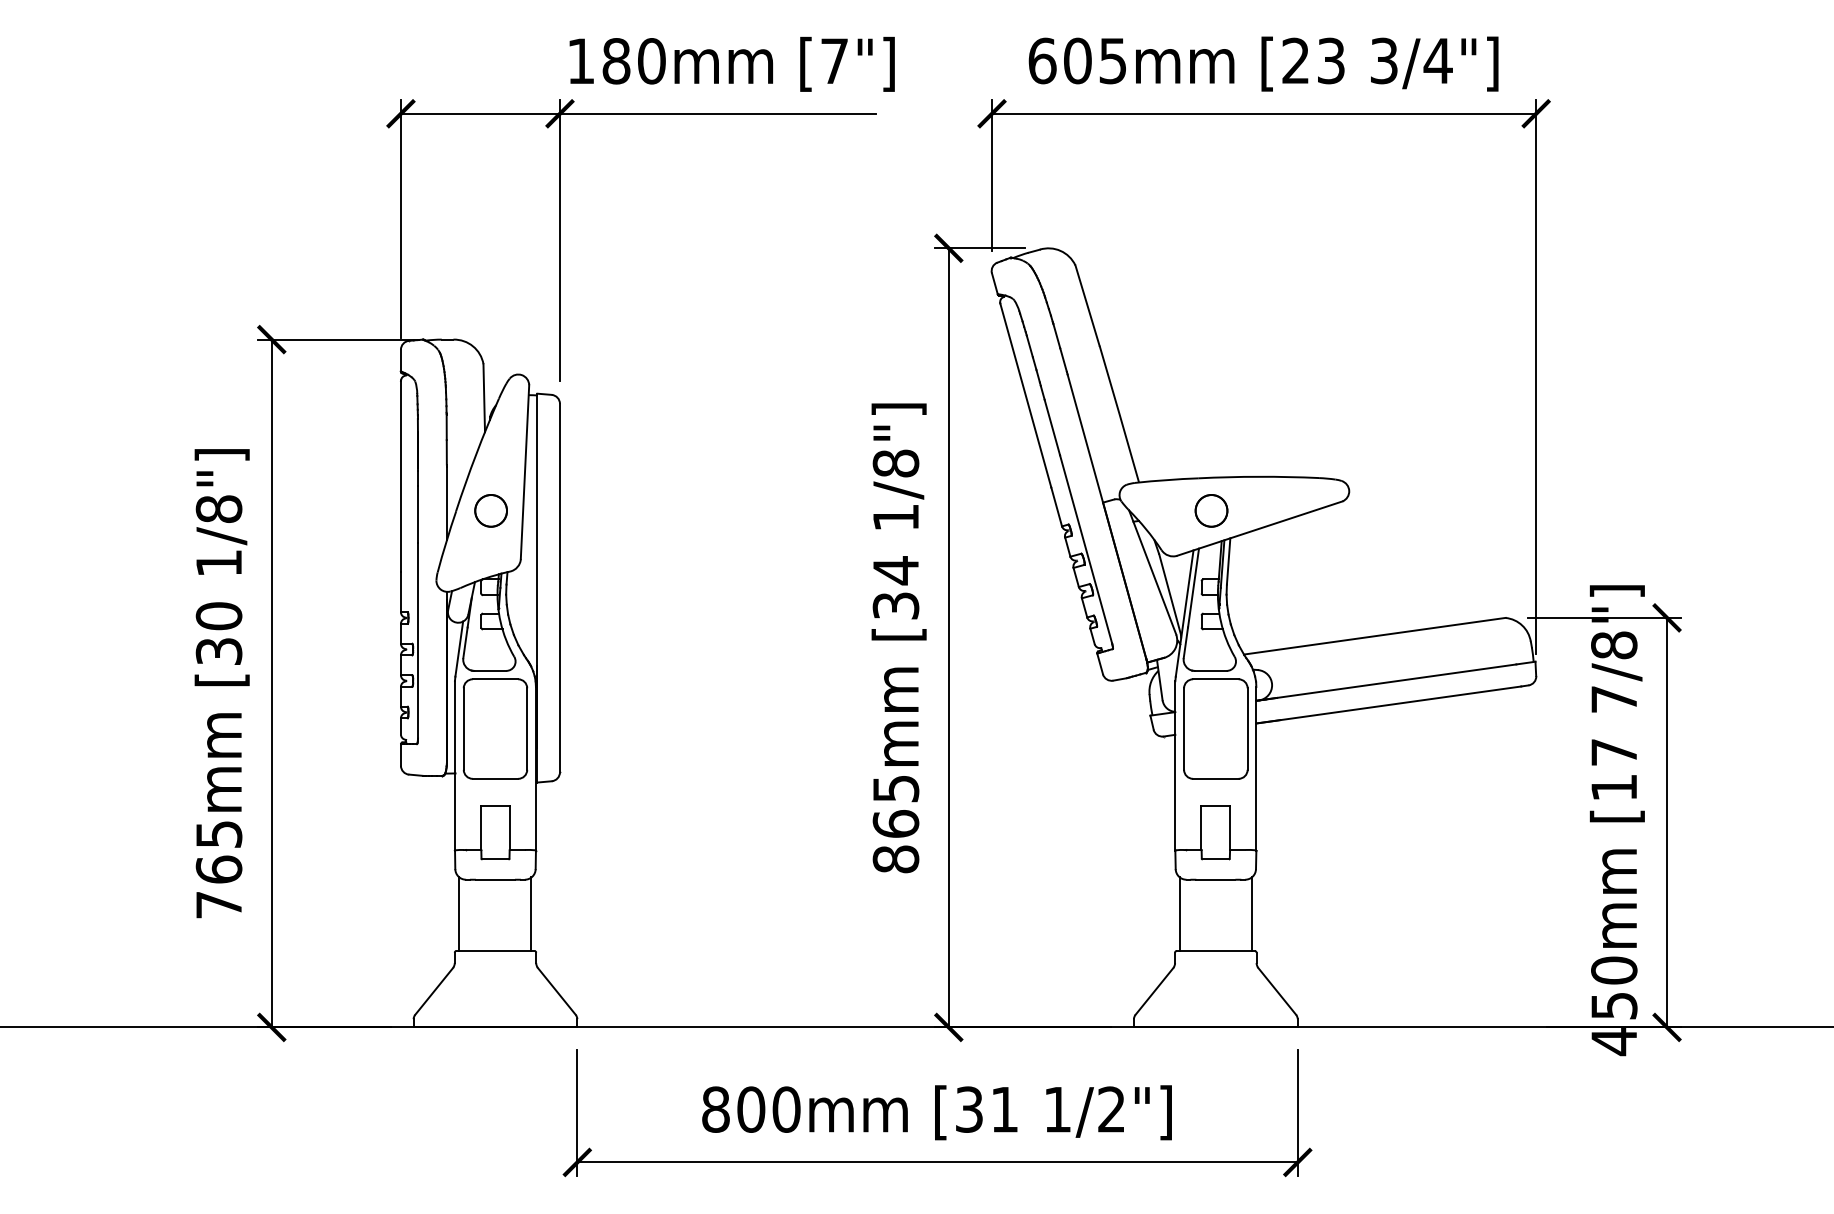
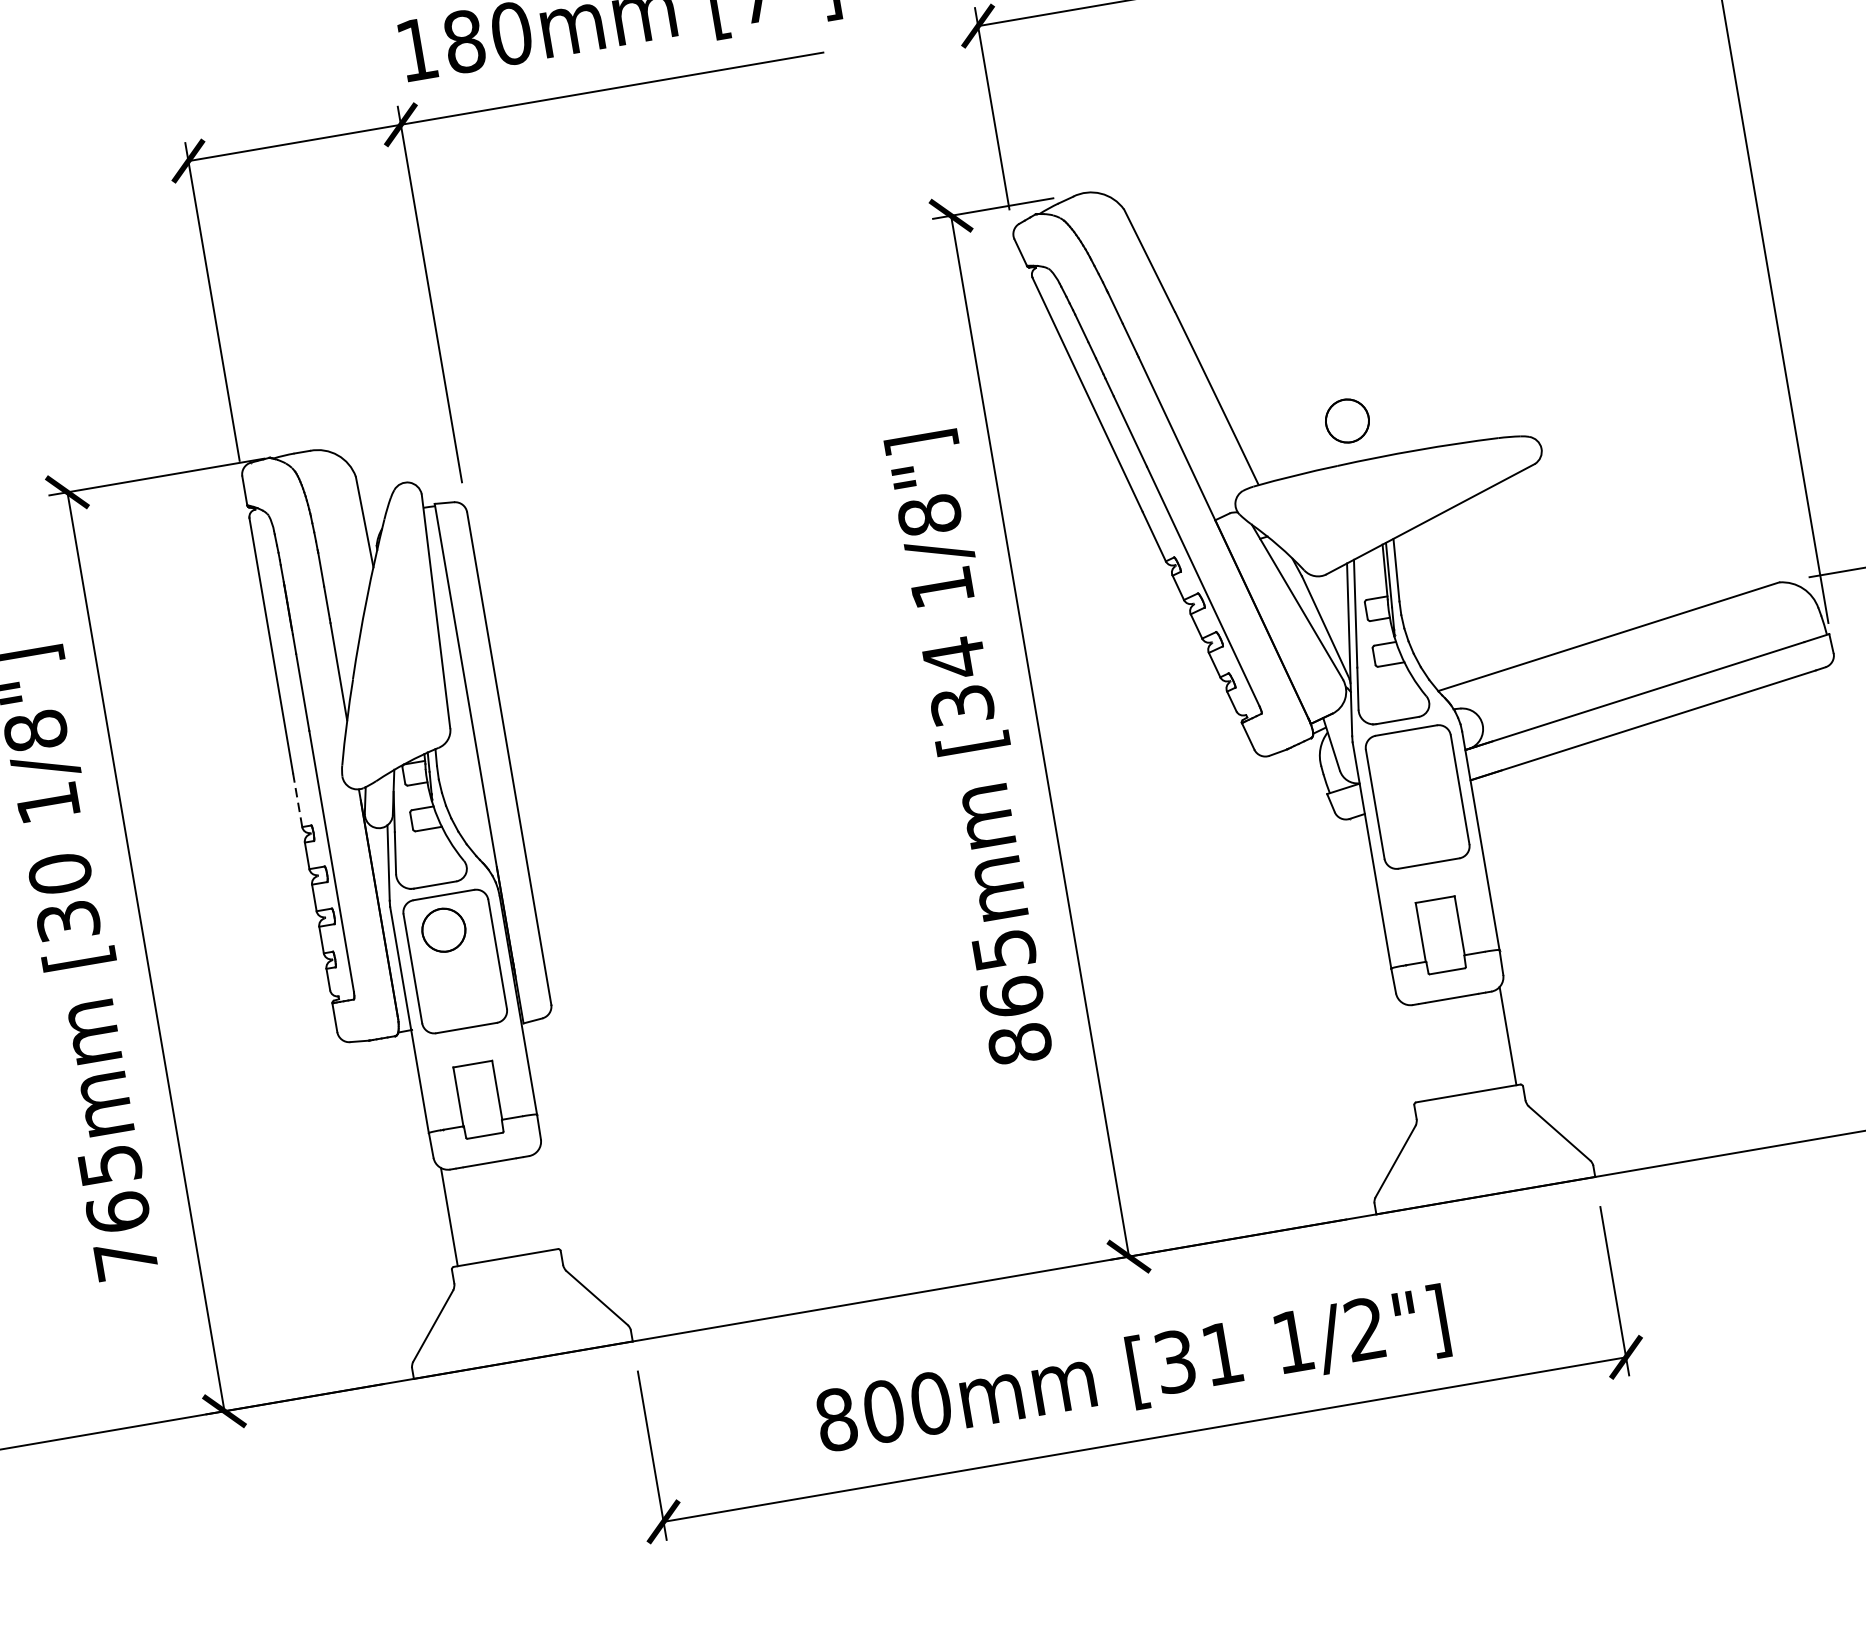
circle: (490, 510) -> (442, 929), moved
part: (1211, 510) -> (1347, 420), moved
line: (400, 592) -> (297, 800), solid -> dashed
line: (531, 913) -> (545, 1199), removed
line: (1179, 913) -> (1411, 1051), removed

